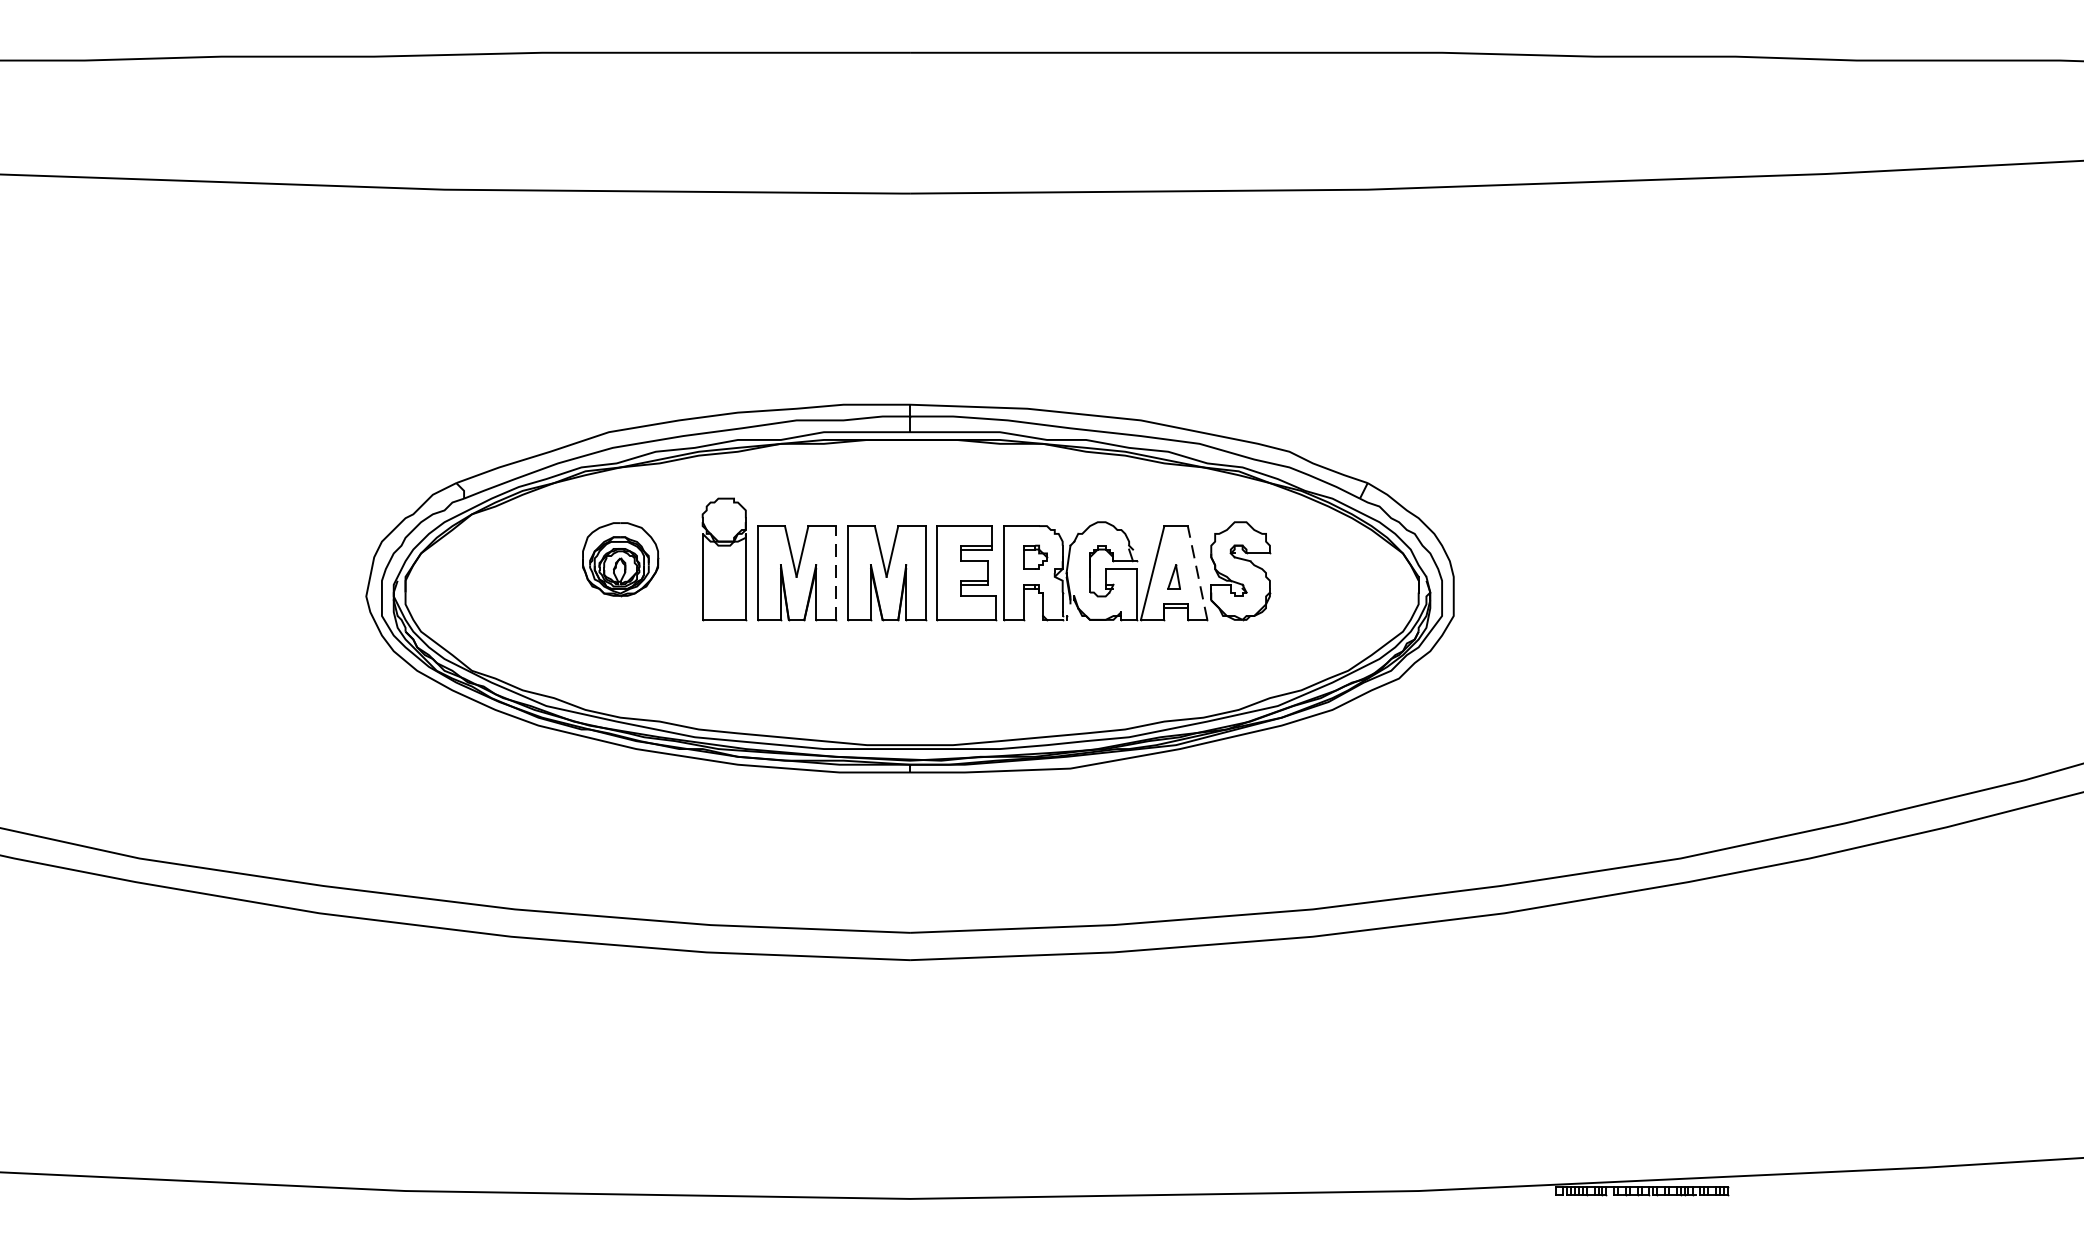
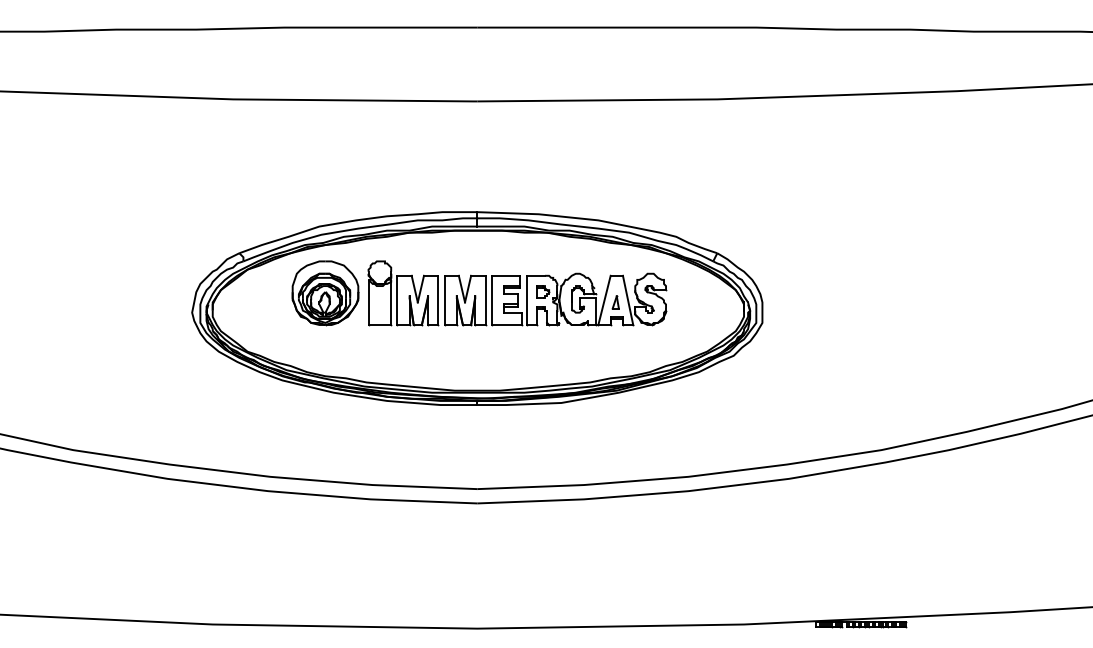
part: (620, 559) -> (325, 293), size x1.67
line: (1198, 571) -> (628, 299), dashed -> solid
line: (836, 573) -> (438, 300), dashed -> solid

